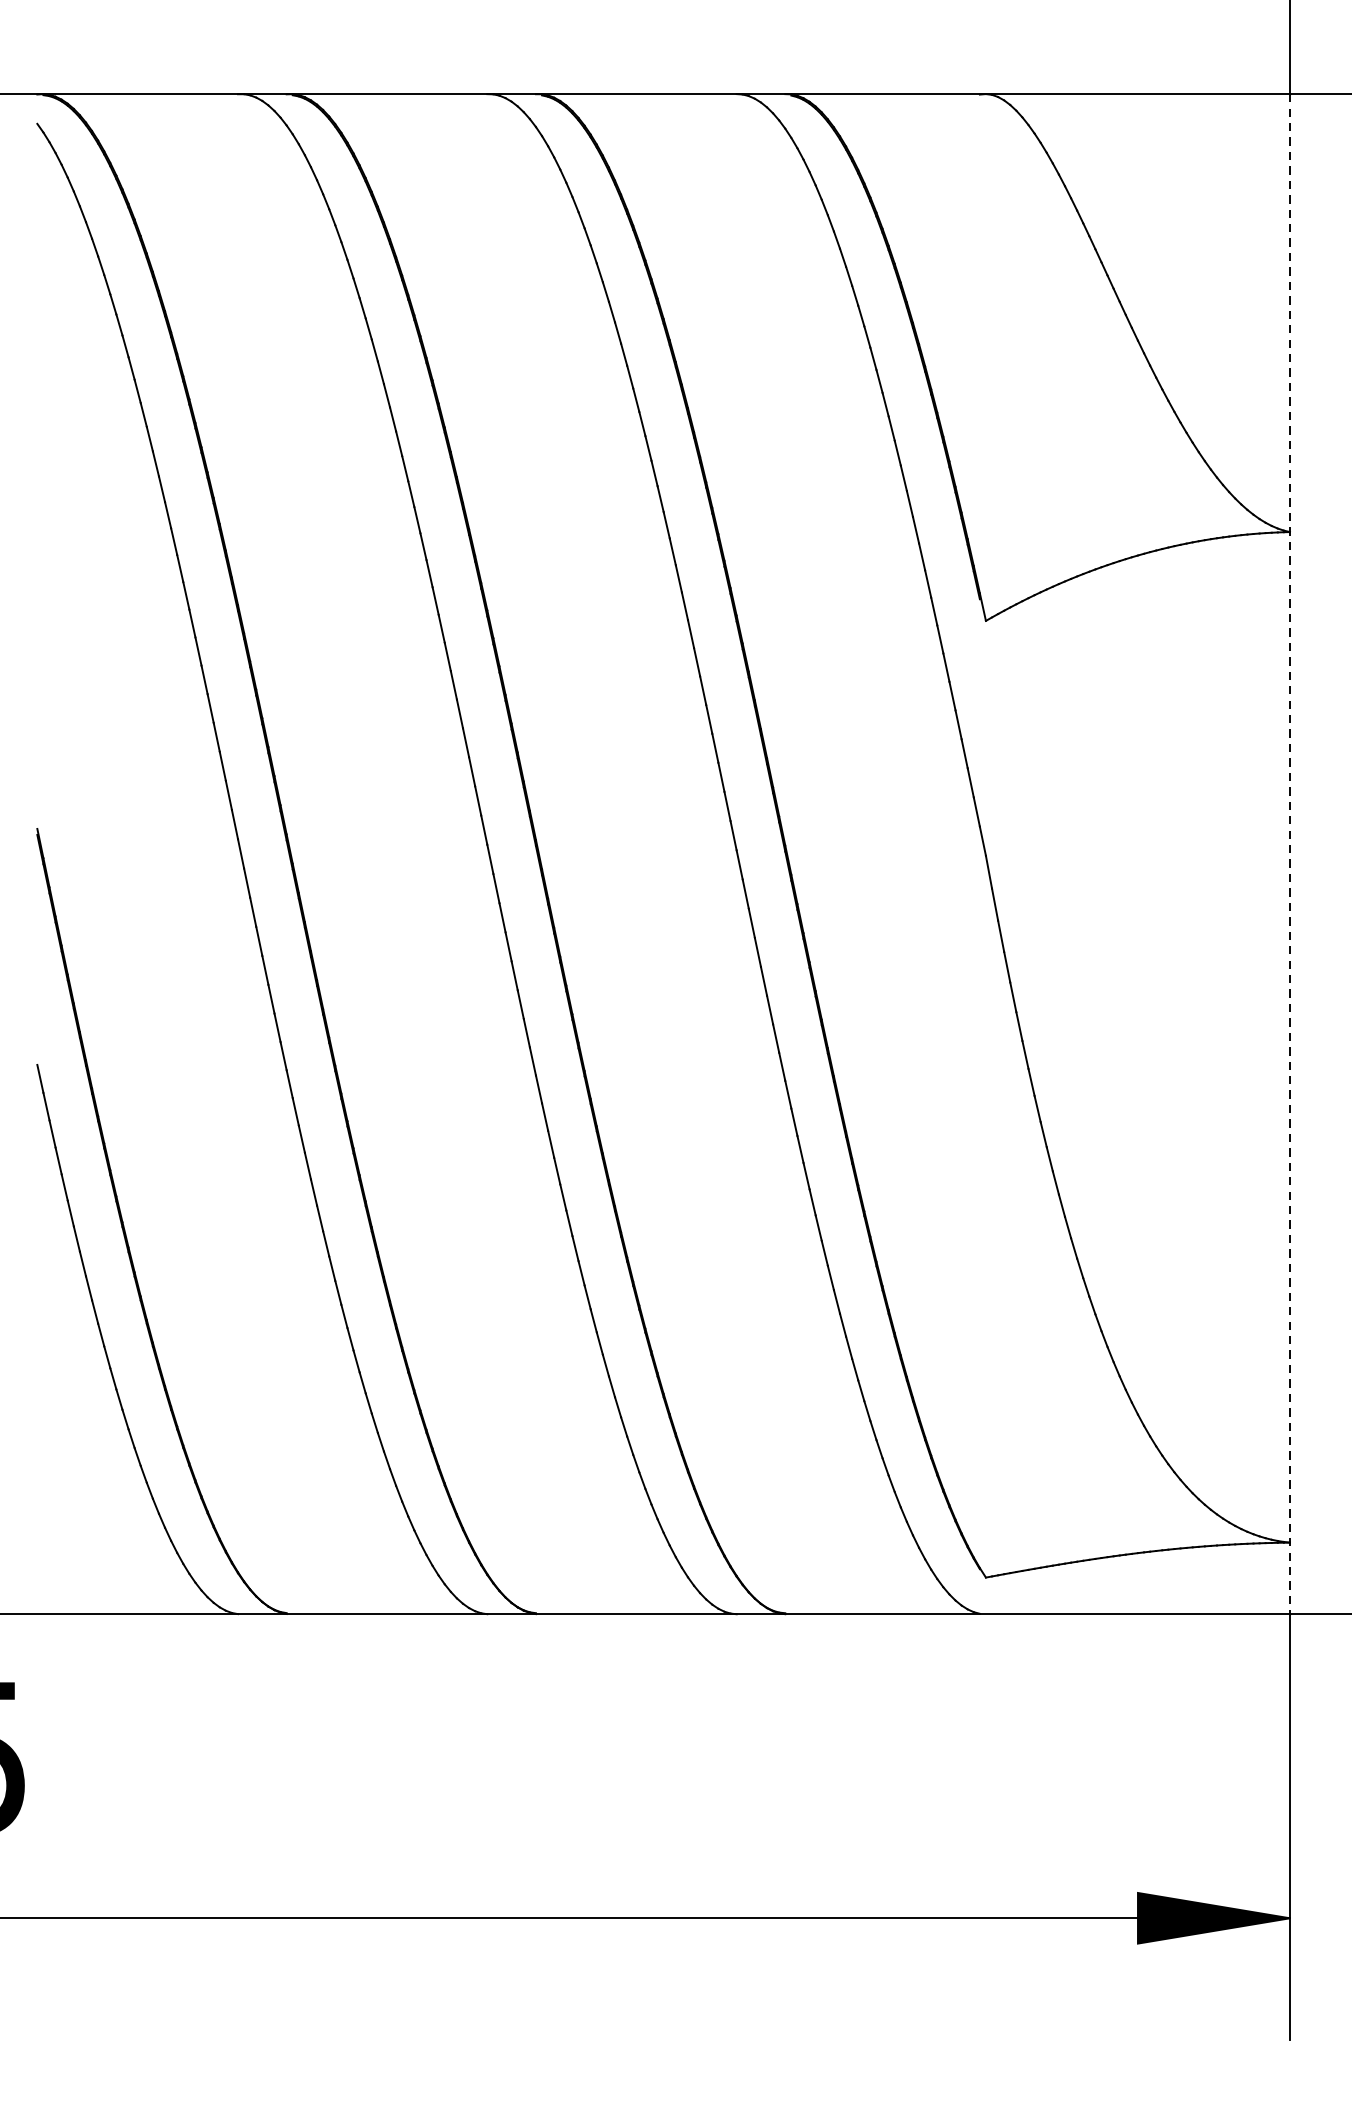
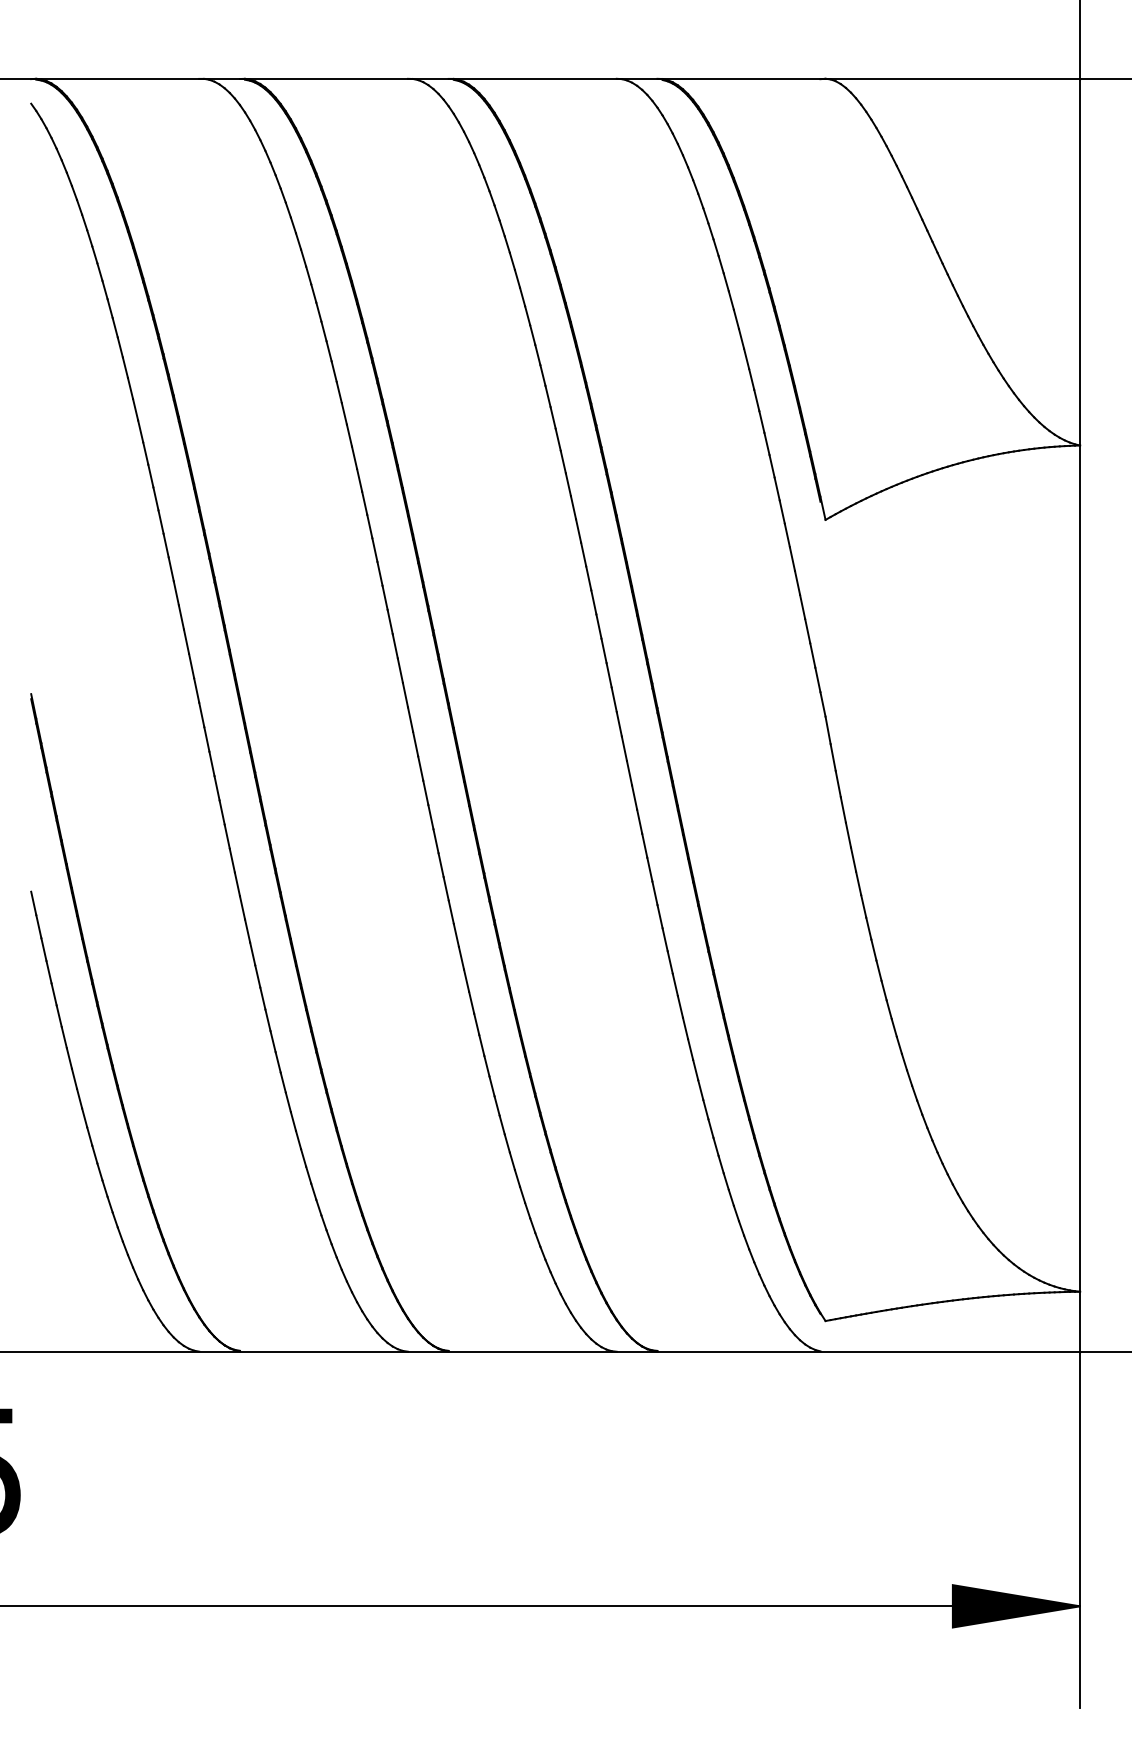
line: (1290, 854) -> (1080, 715), dashed -> solid

